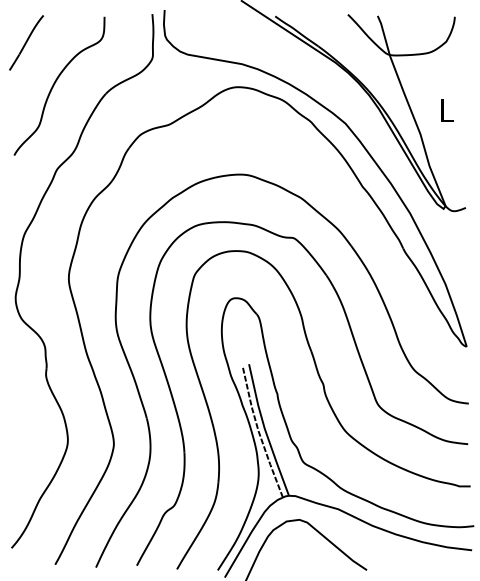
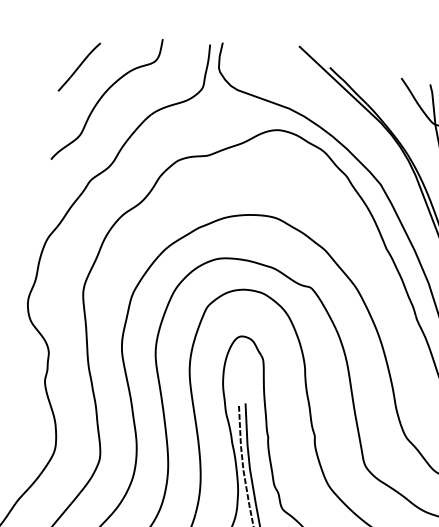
part: (26, 42) -> (79, 66), moved

